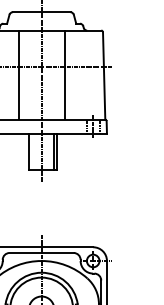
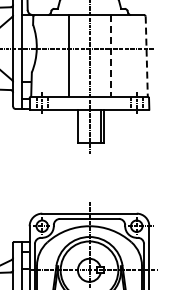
line: (64, 74) -> (110, 55), solid -> dashed
line: (103, 75) -> (146, 56), solid -> dashed

